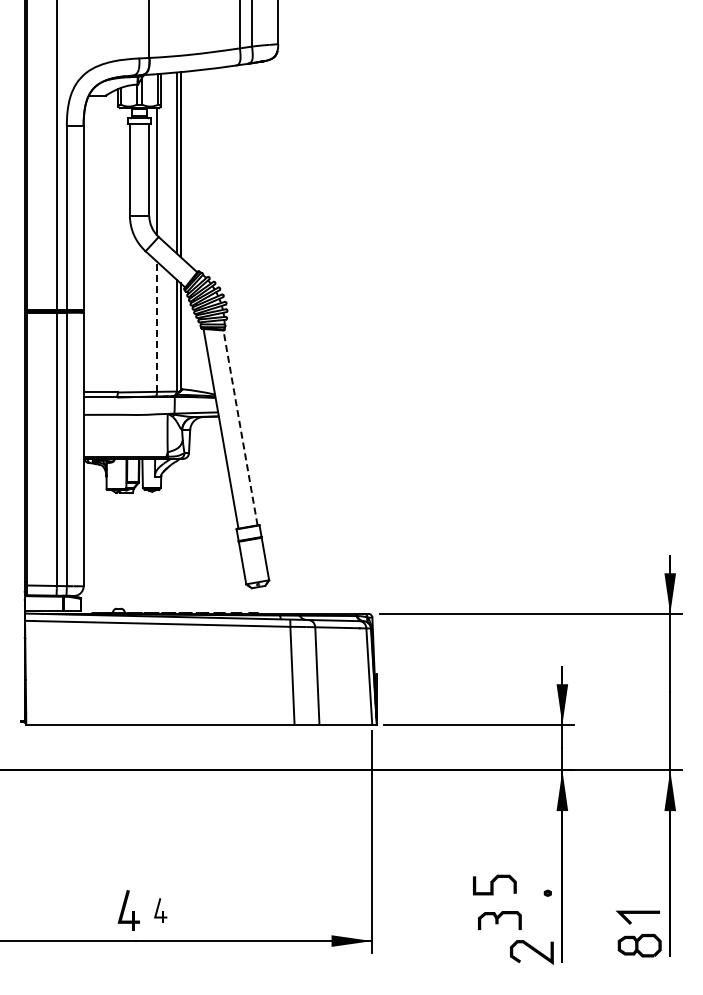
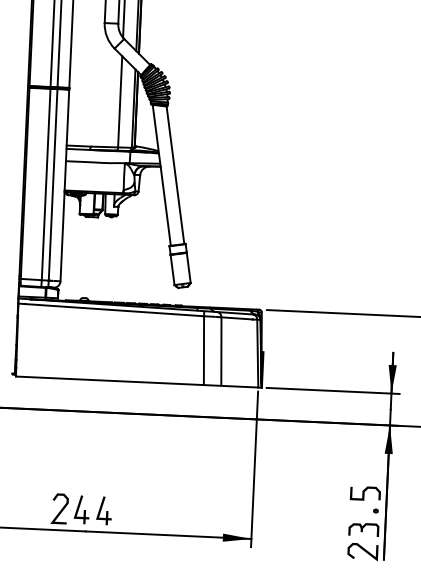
line: (156, 326) -> (119, 101), dashed -> solid
line: (240, 427) -> (175, 175), dashed -> solid
curve: (493, 884) -> (364, 493), moved
part: (160, 910) -> (104, 510), size x1.67
curve: (99, 911) -> (61, 509), added
part: (499, 920) -> (363, 529), moved

